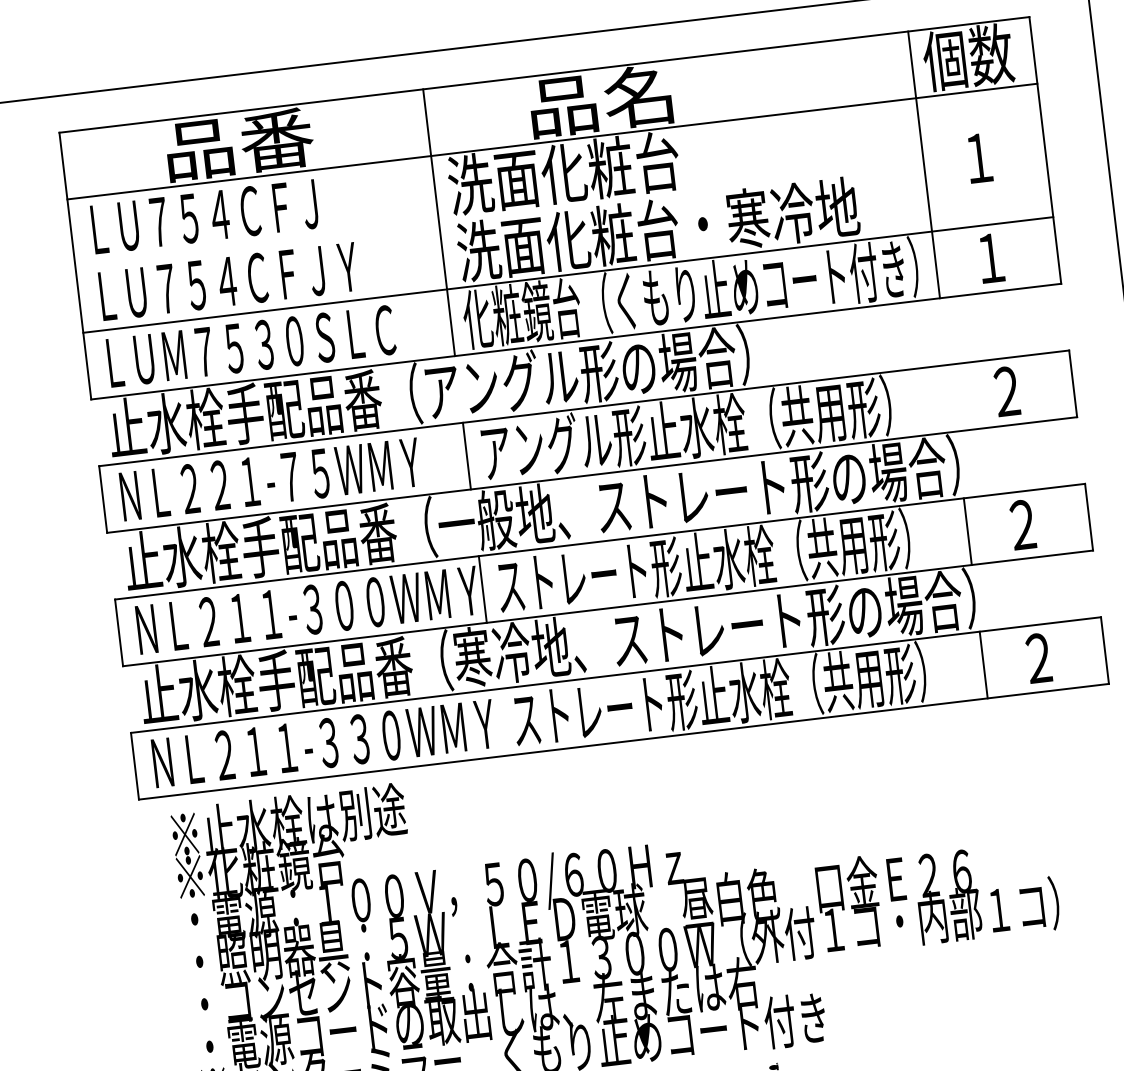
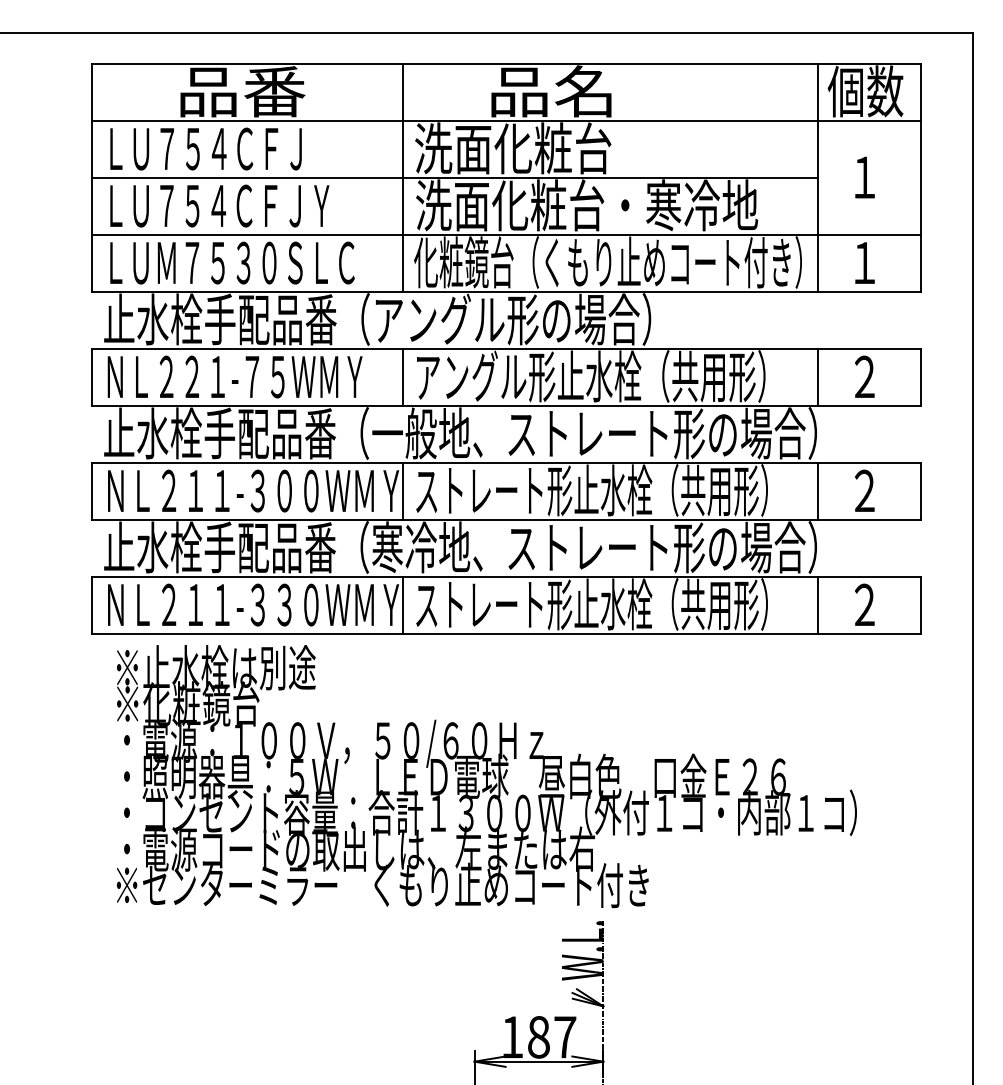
line: (499, 215) -> (454, 177), added
line: (951, 397) -> (817, 376), added
line: (499, 722) -> (403, 604), added

